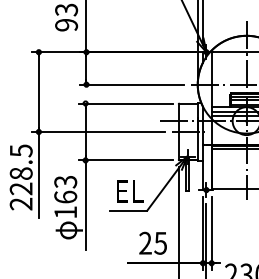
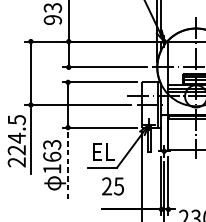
text: (20, 173) -> (16, 138), 228.5 -> 224.5
line: (85, 205) -> (67, 163), solid -> dashed
text: (152, 242) -> (112, 185), moved

